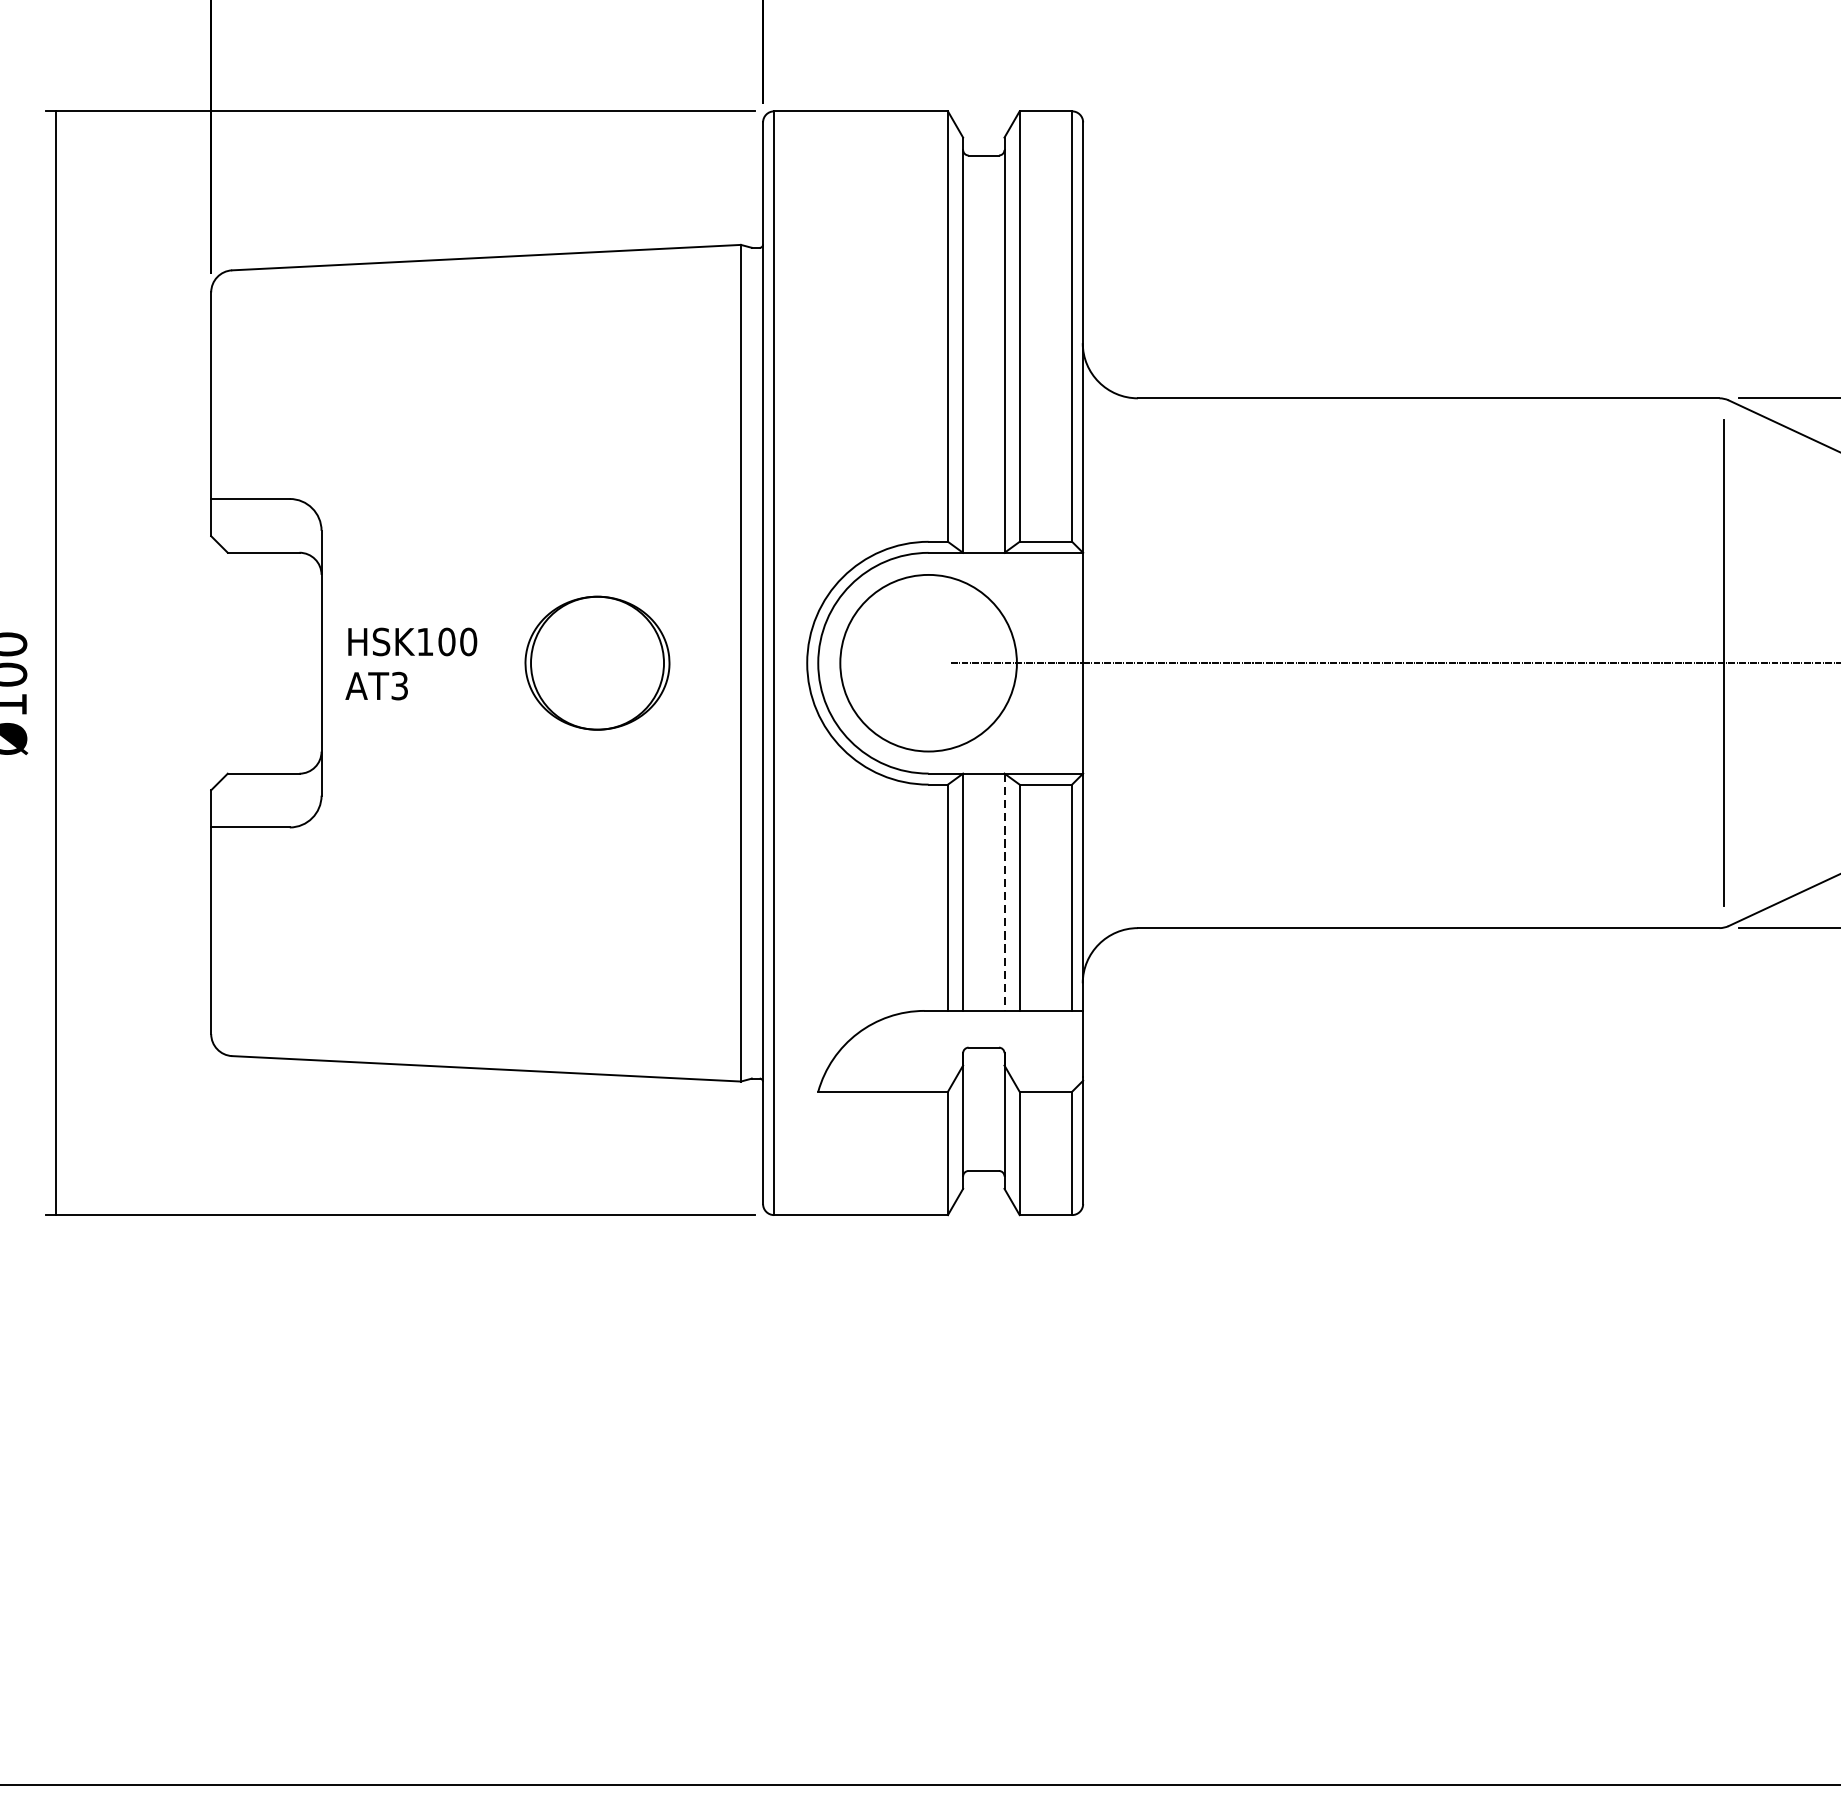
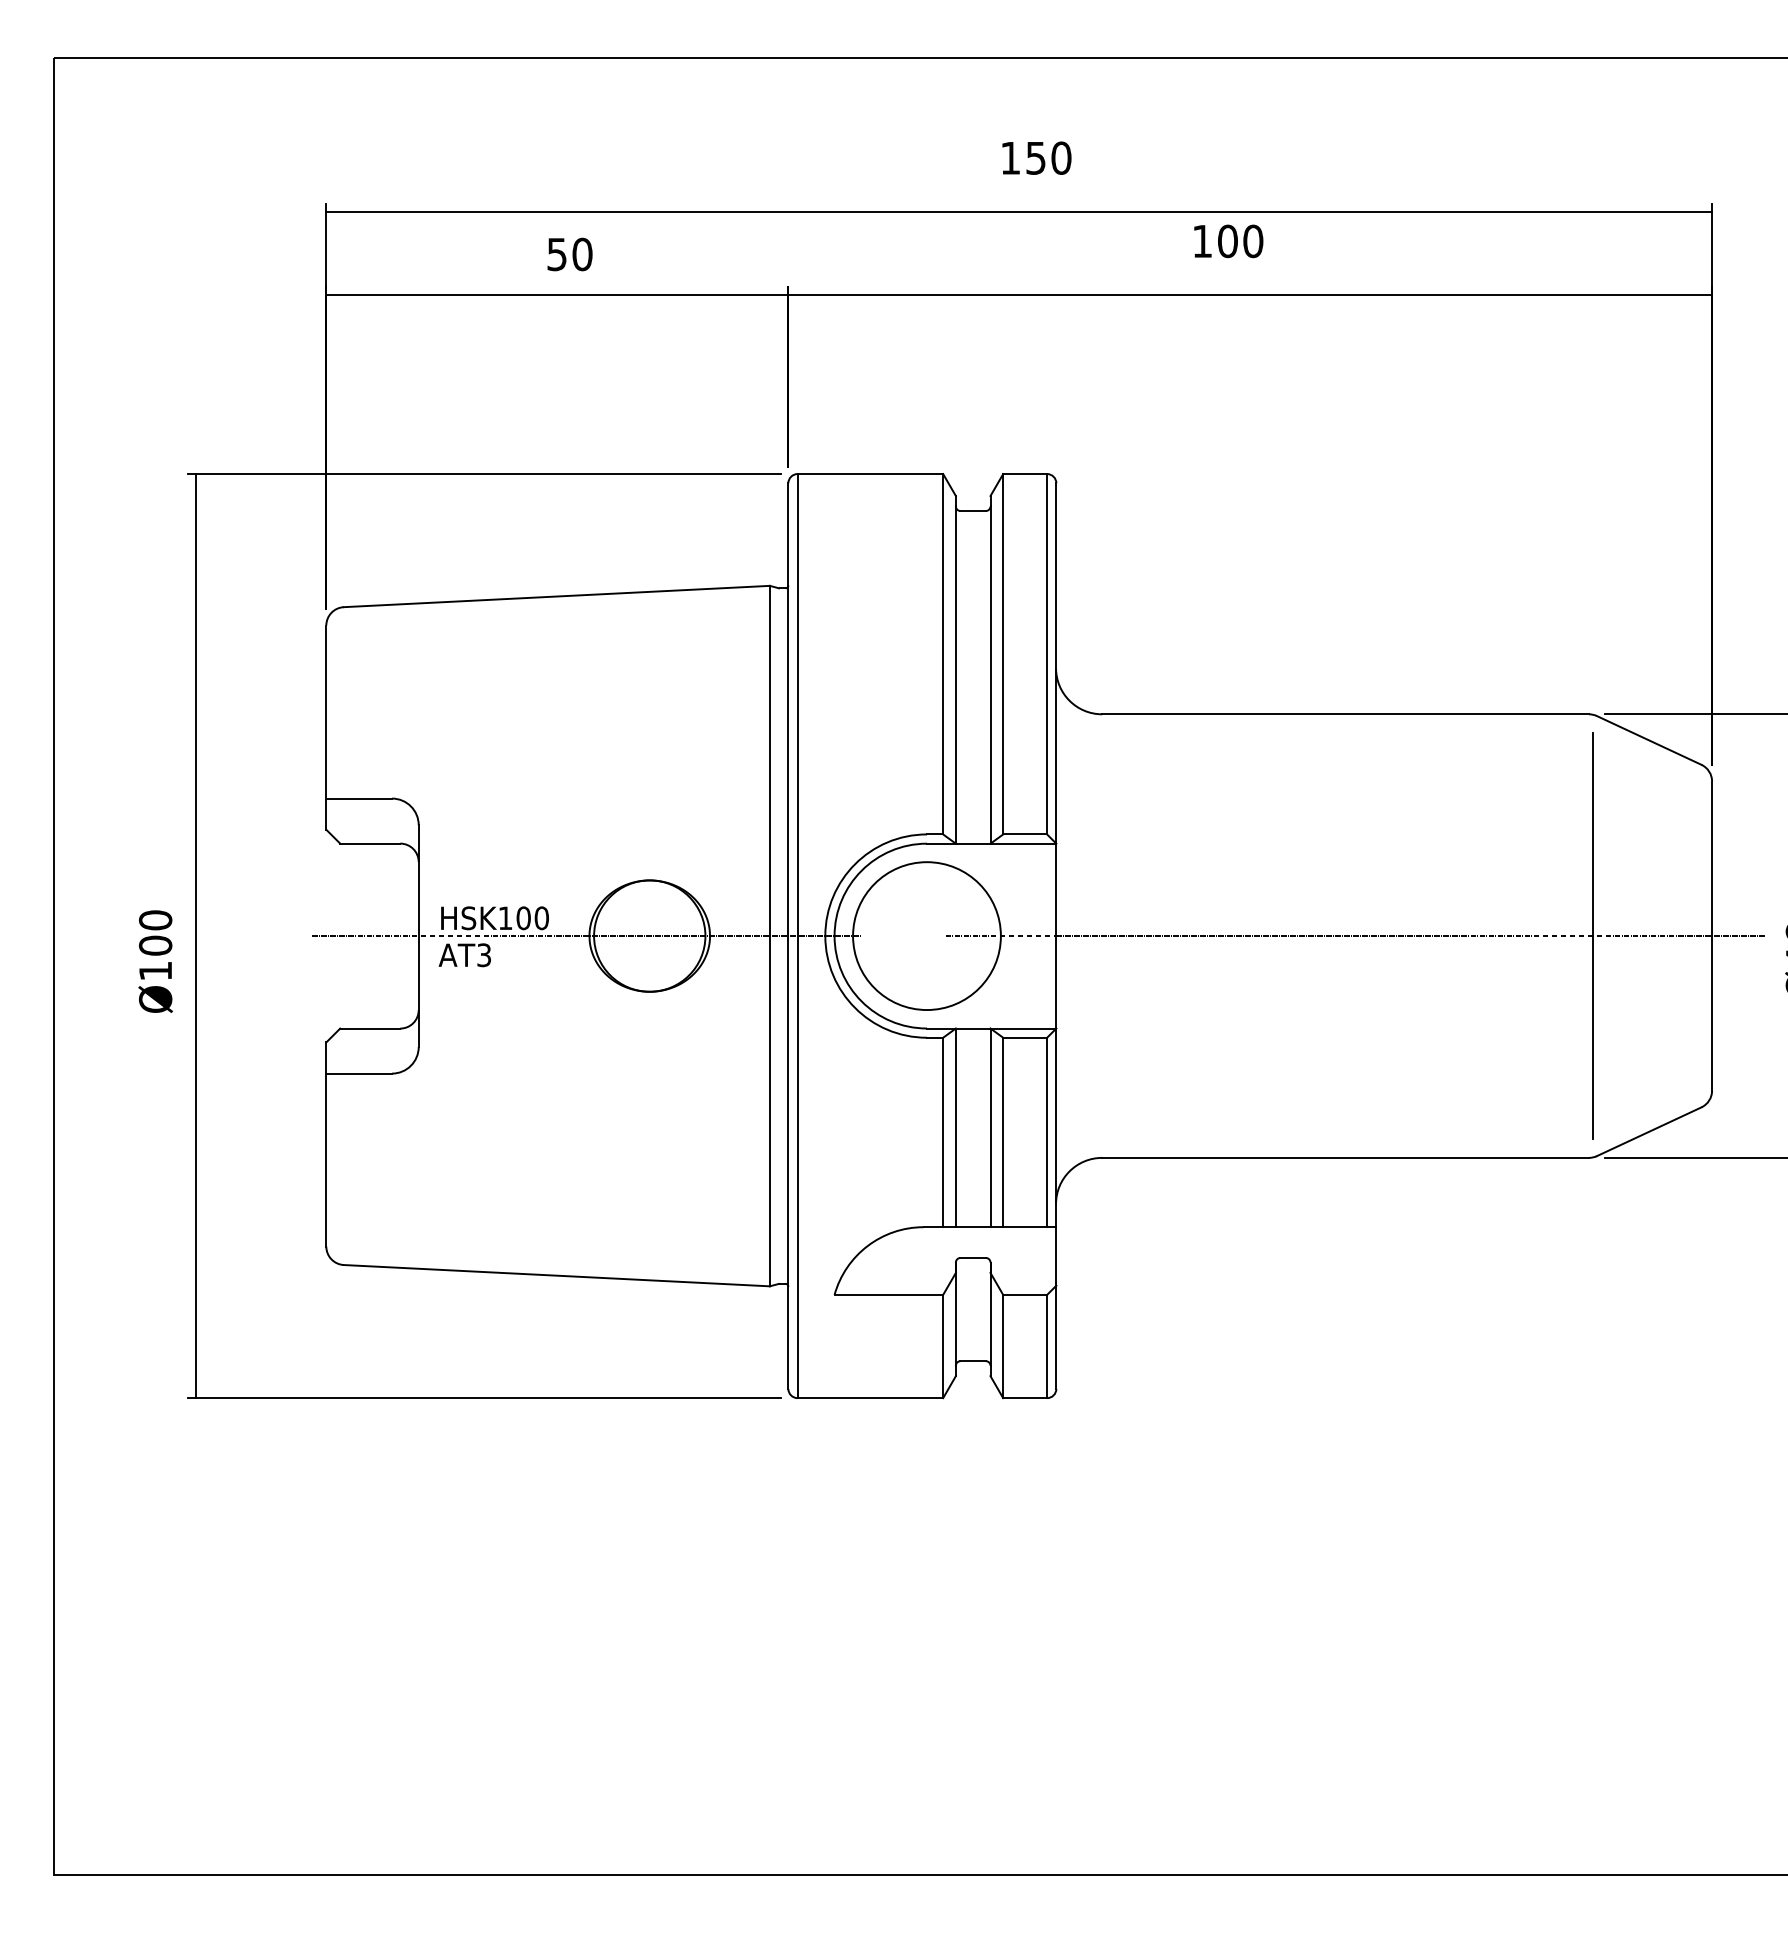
line: (521, 663) -> (586, 936), added
line: (1004, 893) -> (990, 1128), dashed -> solid

